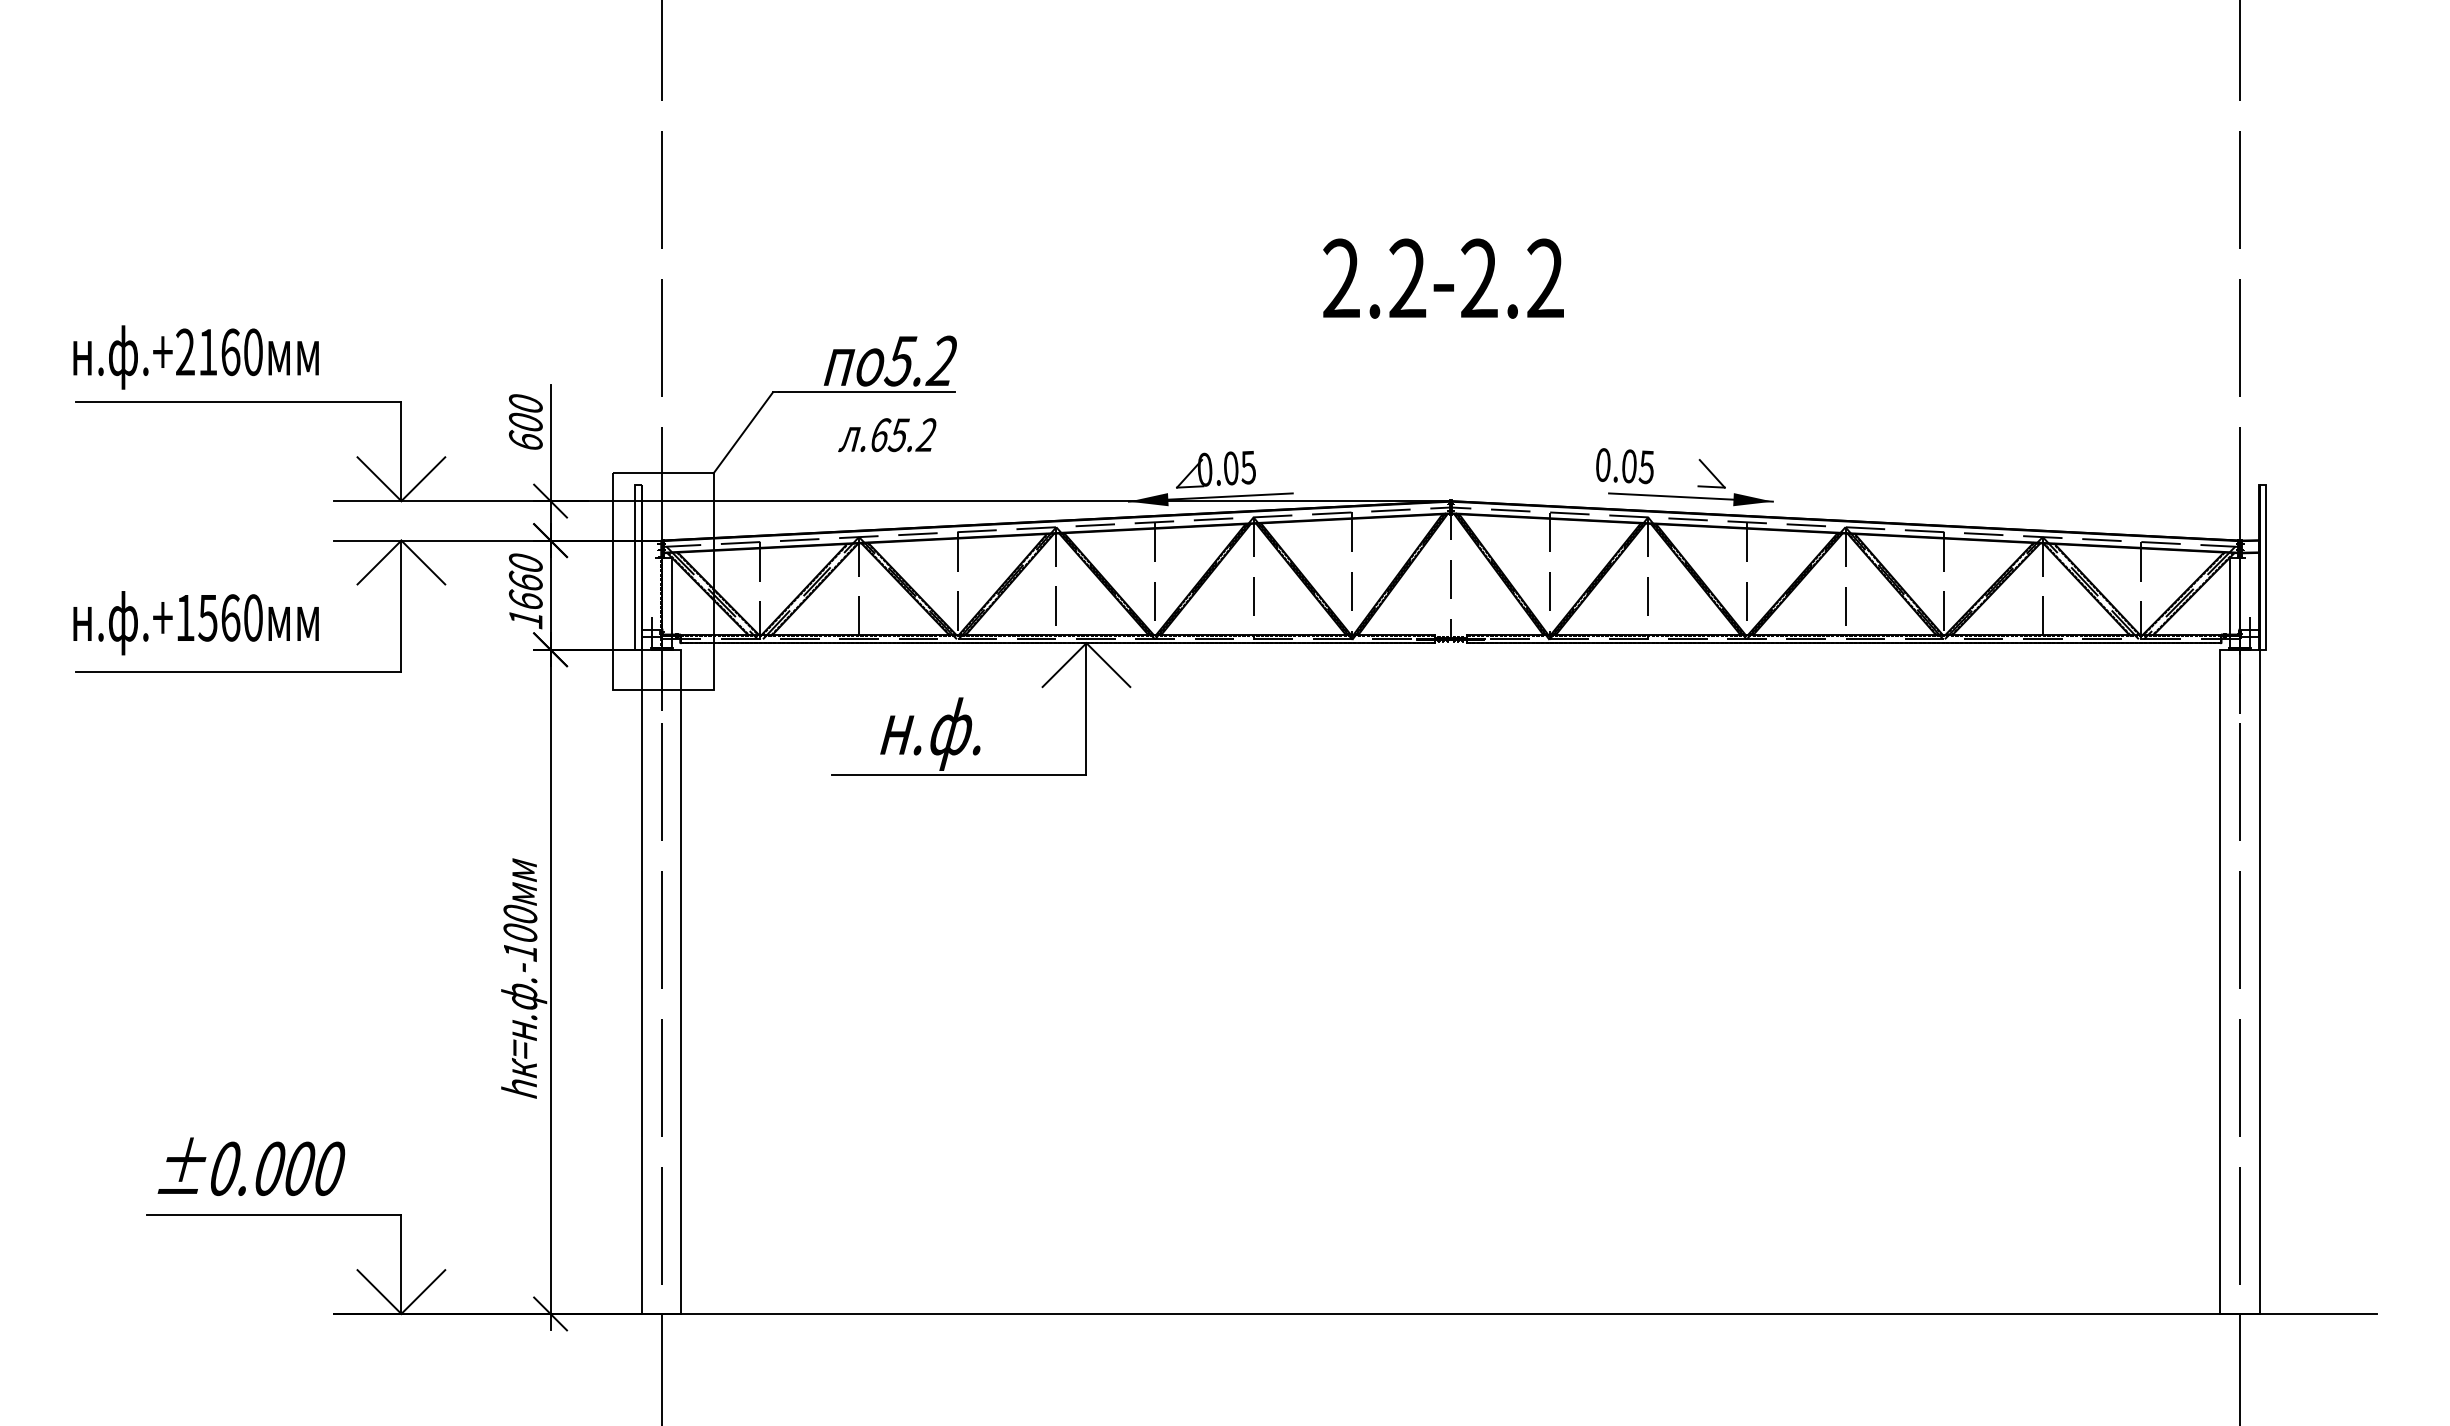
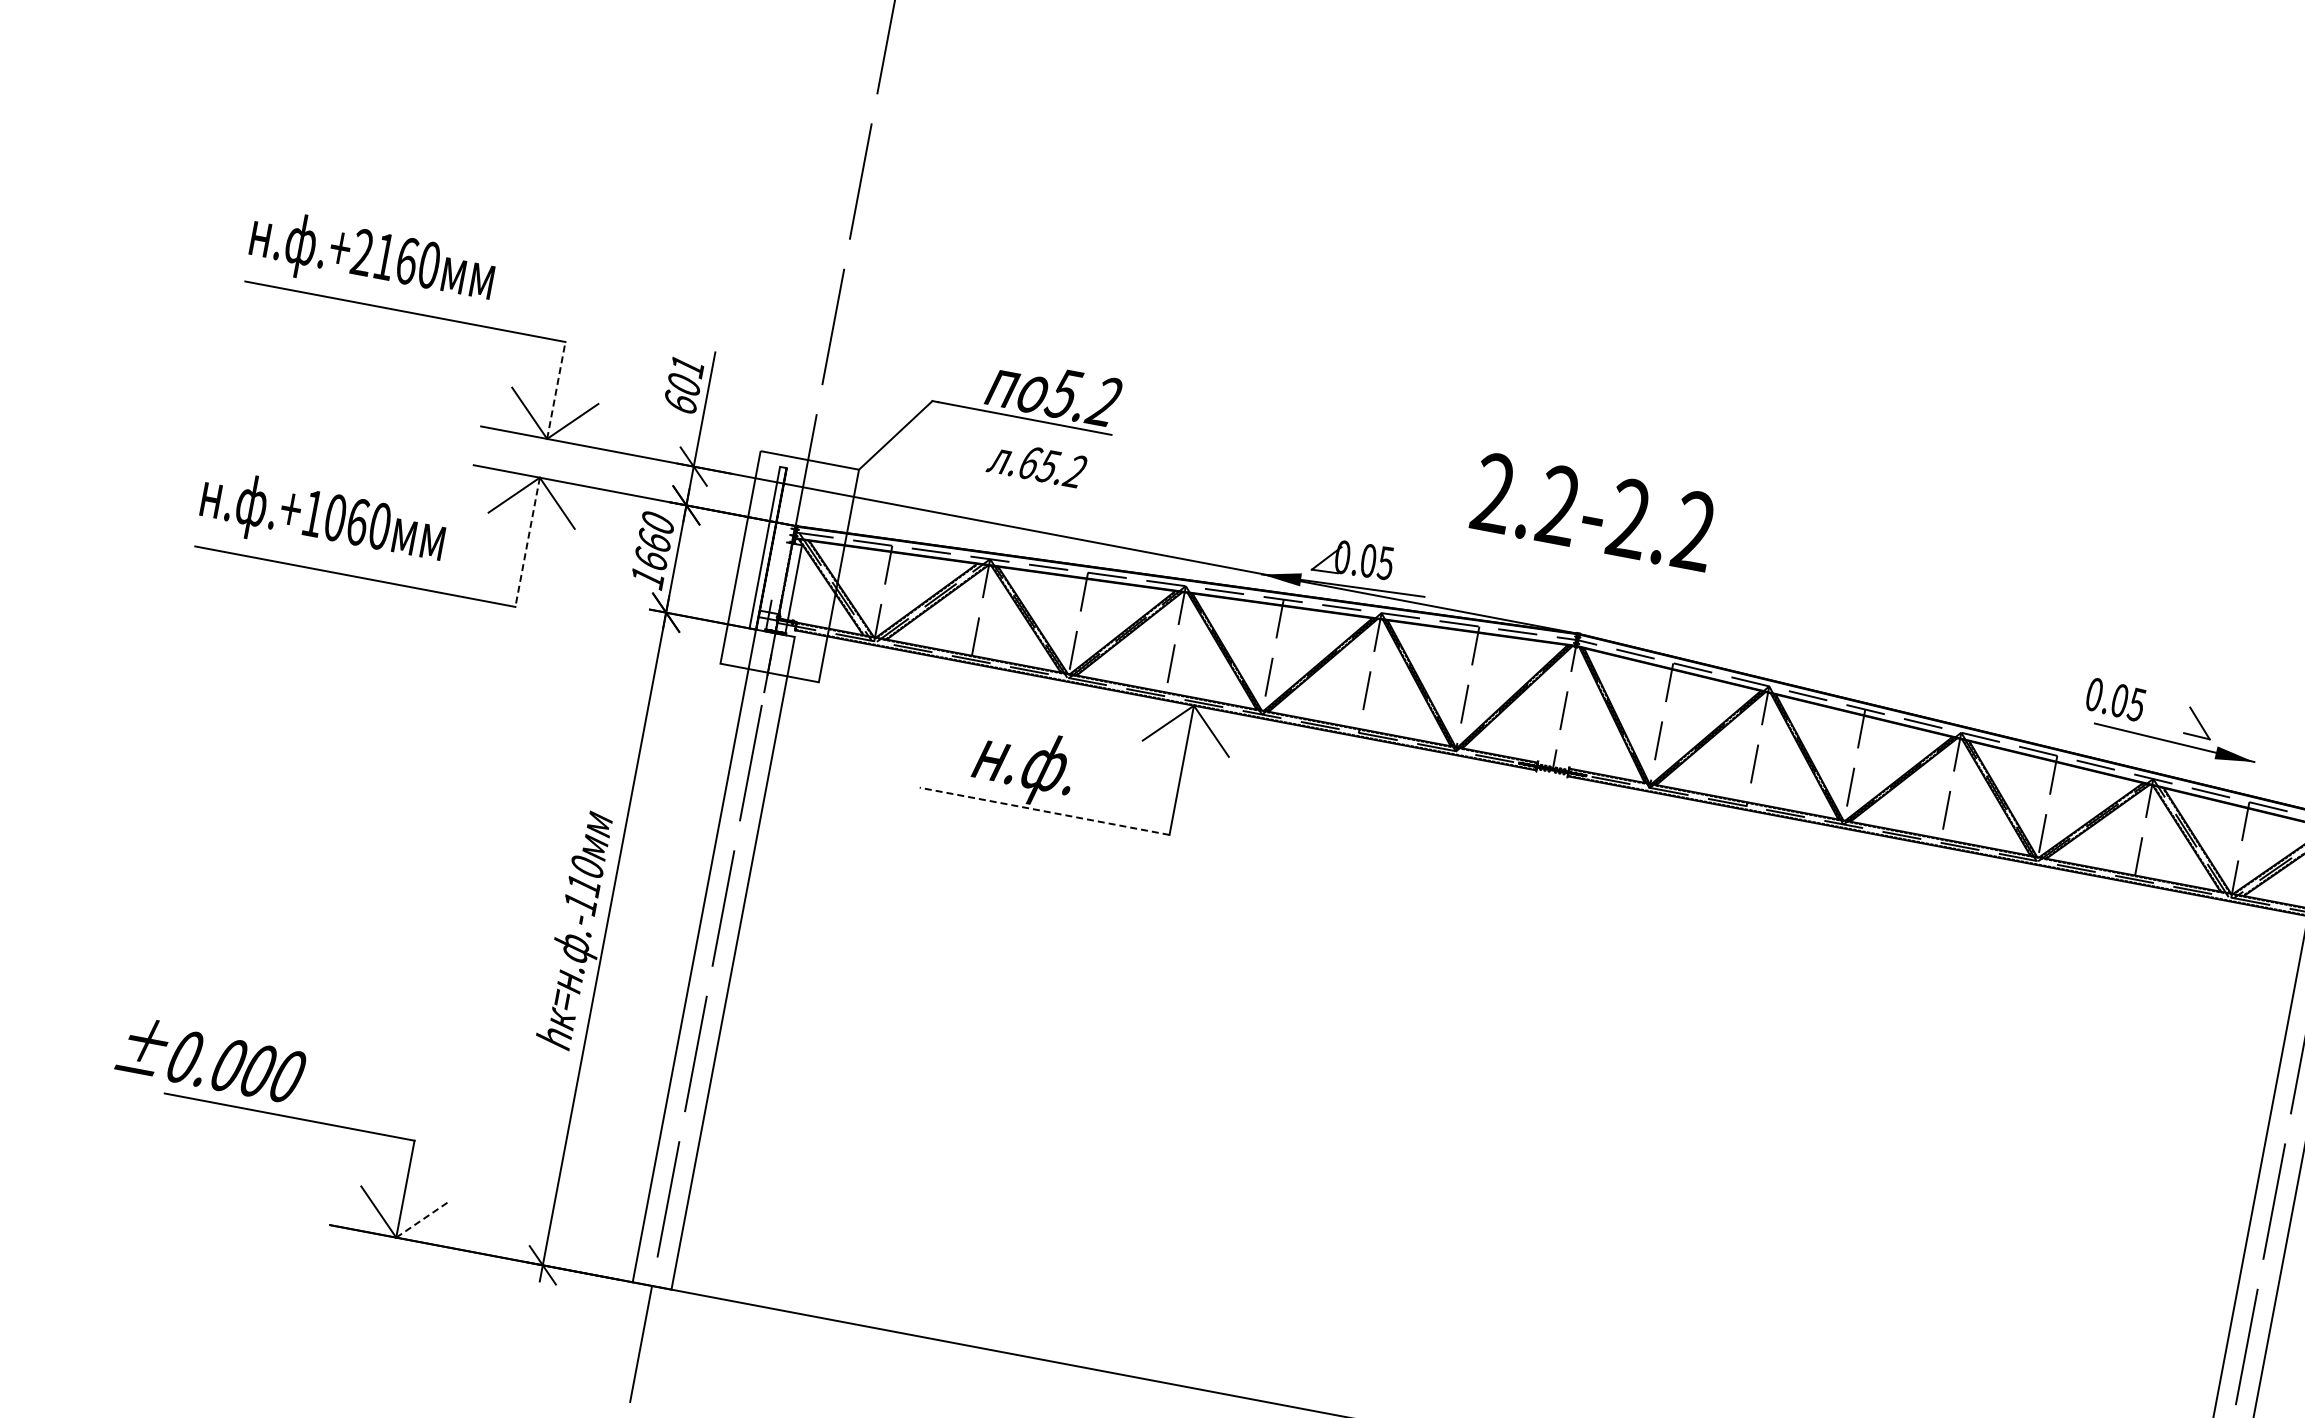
text: (1443, 278) -> (1593, 511), moved
text: (525, 403) -> (687, 366), 600 -> 601
line: (401, 451) -> (556, 390), solid -> dashed
part: (1697, 485) -> (2183, 732), moved
line: (401, 606) -> (527, 542), solid -> dashed
text: (207, 617) -> (335, 517), .+1560 -> .+1060
line: (958, 774) -> (1043, 810), solid -> dashed
text: (520, 933) -> (583, 885), .-100 -> .-110
text: (251, 1166) -> (211, 1059), moved
line: (422, 1292) -> (420, 1220), solid -> dashed

